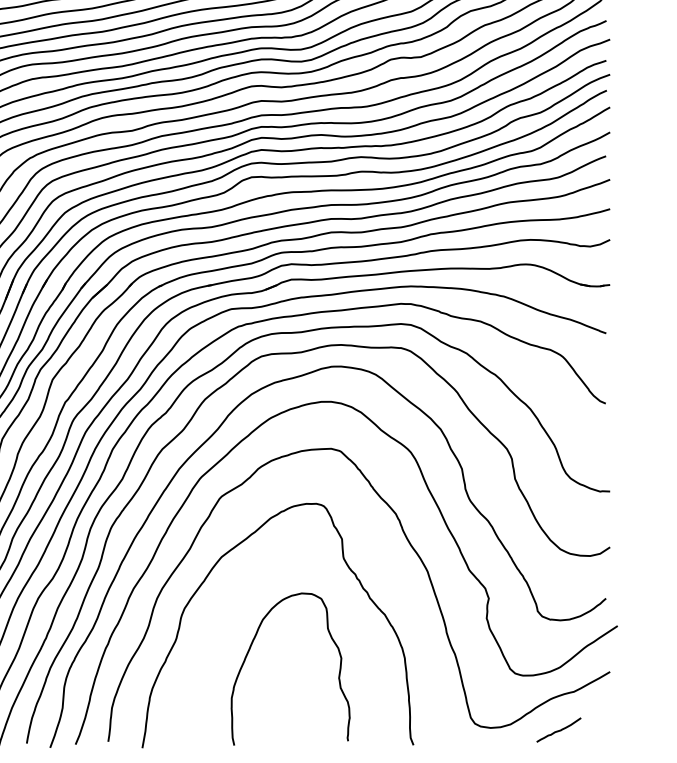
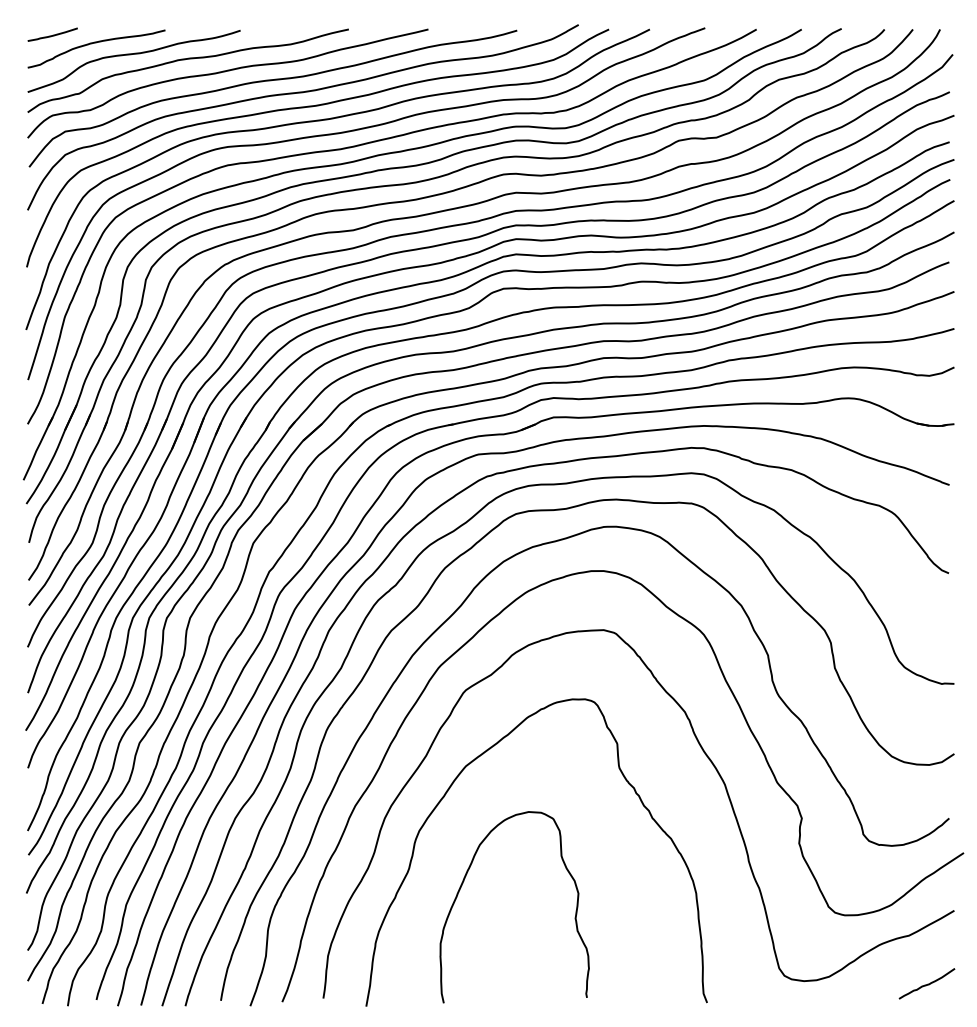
curve: (250, 648) -> (464, 881), moved
curve: (559, 729) -> (927, 983), moved

